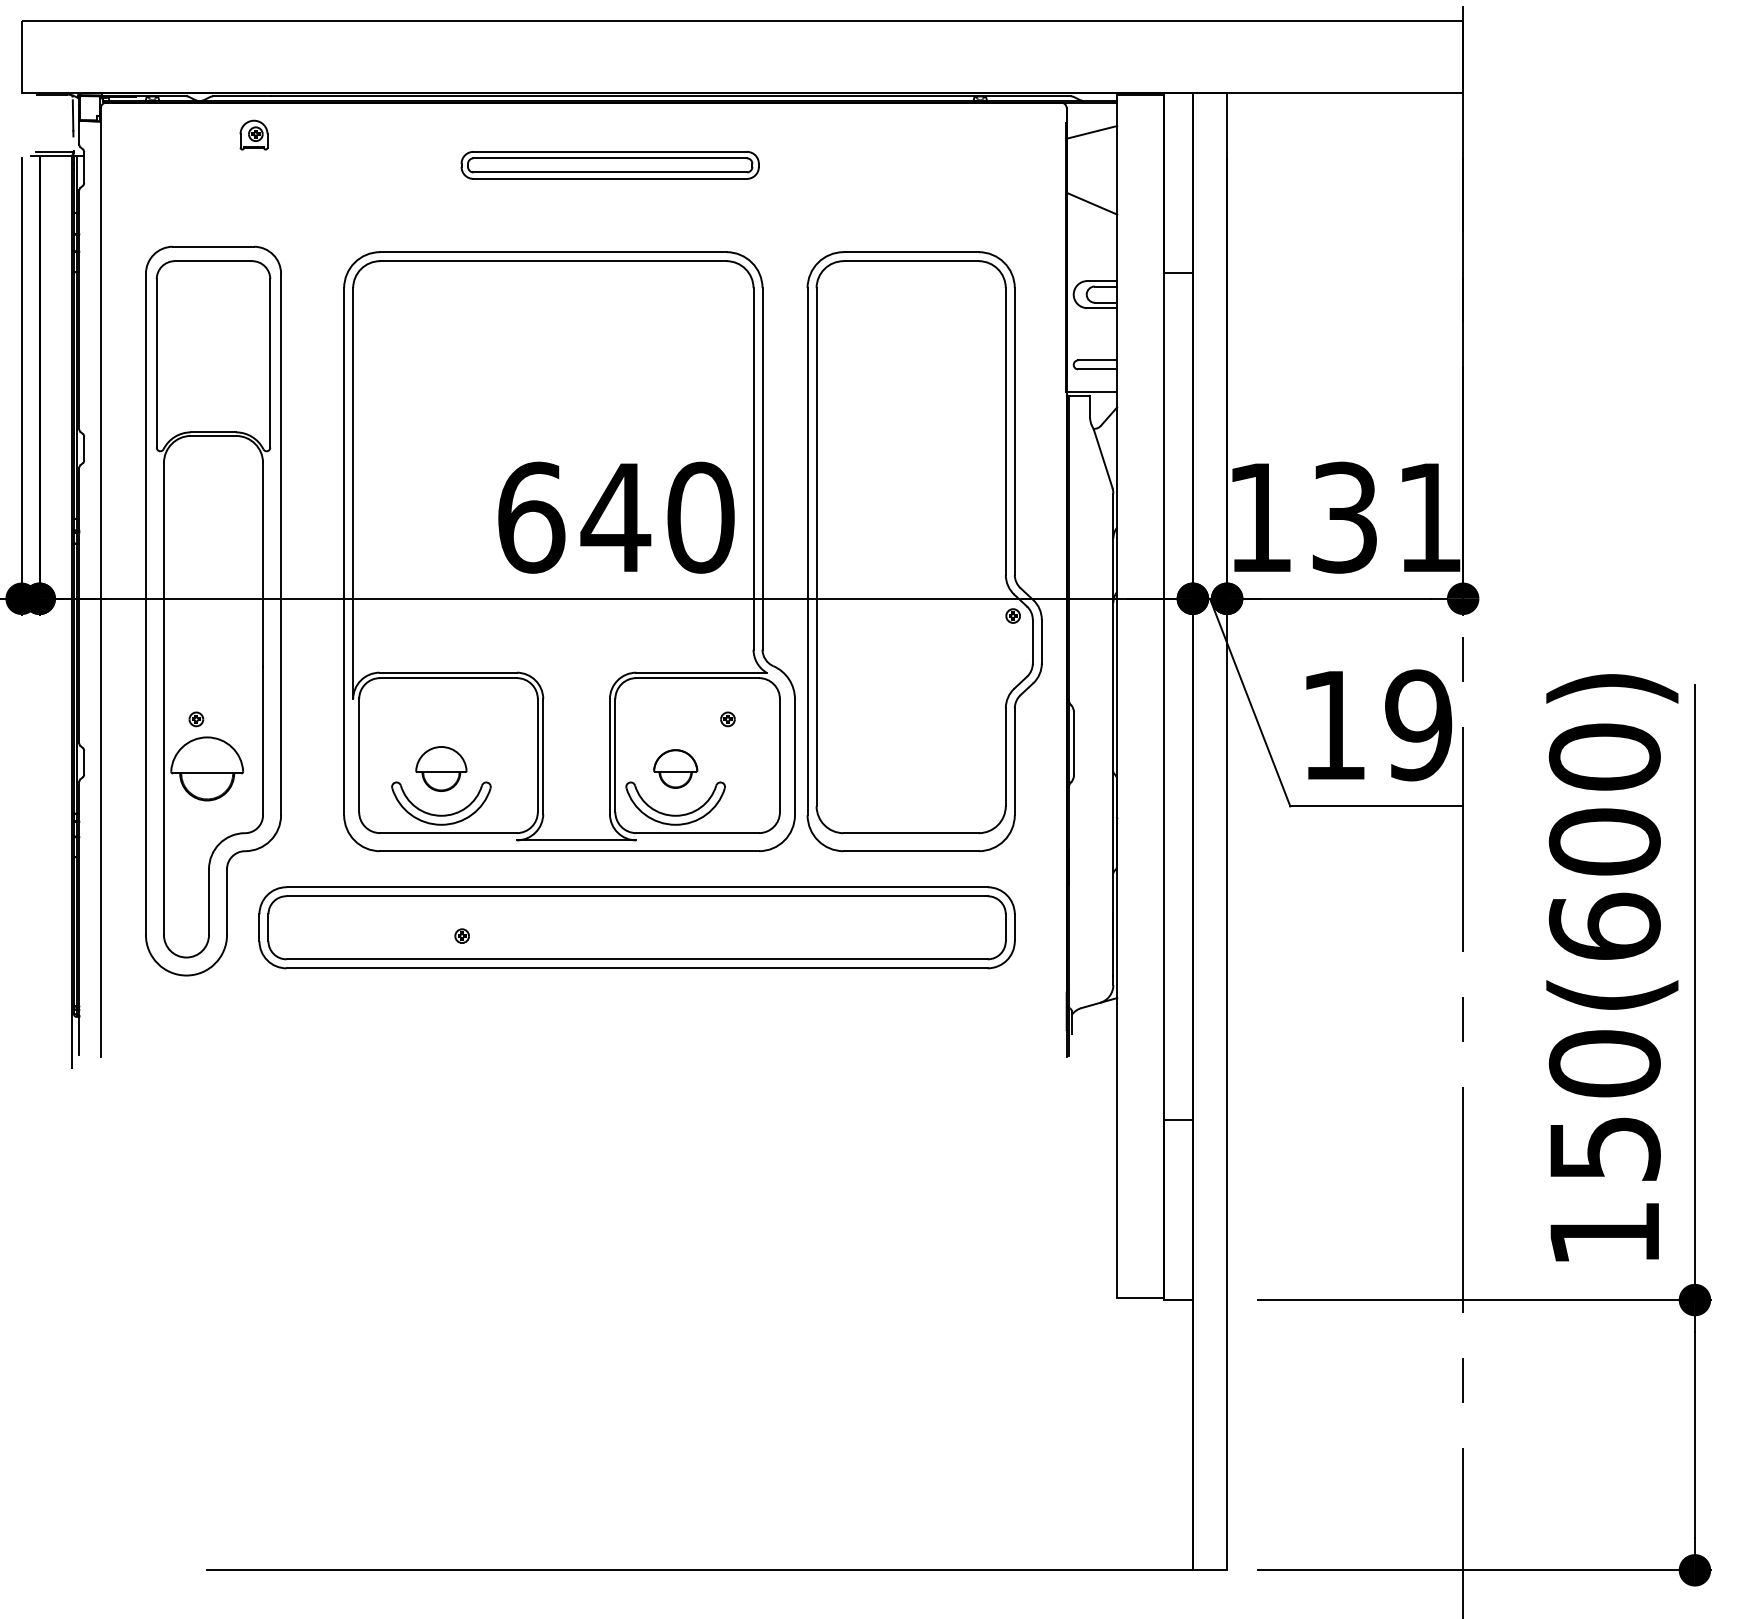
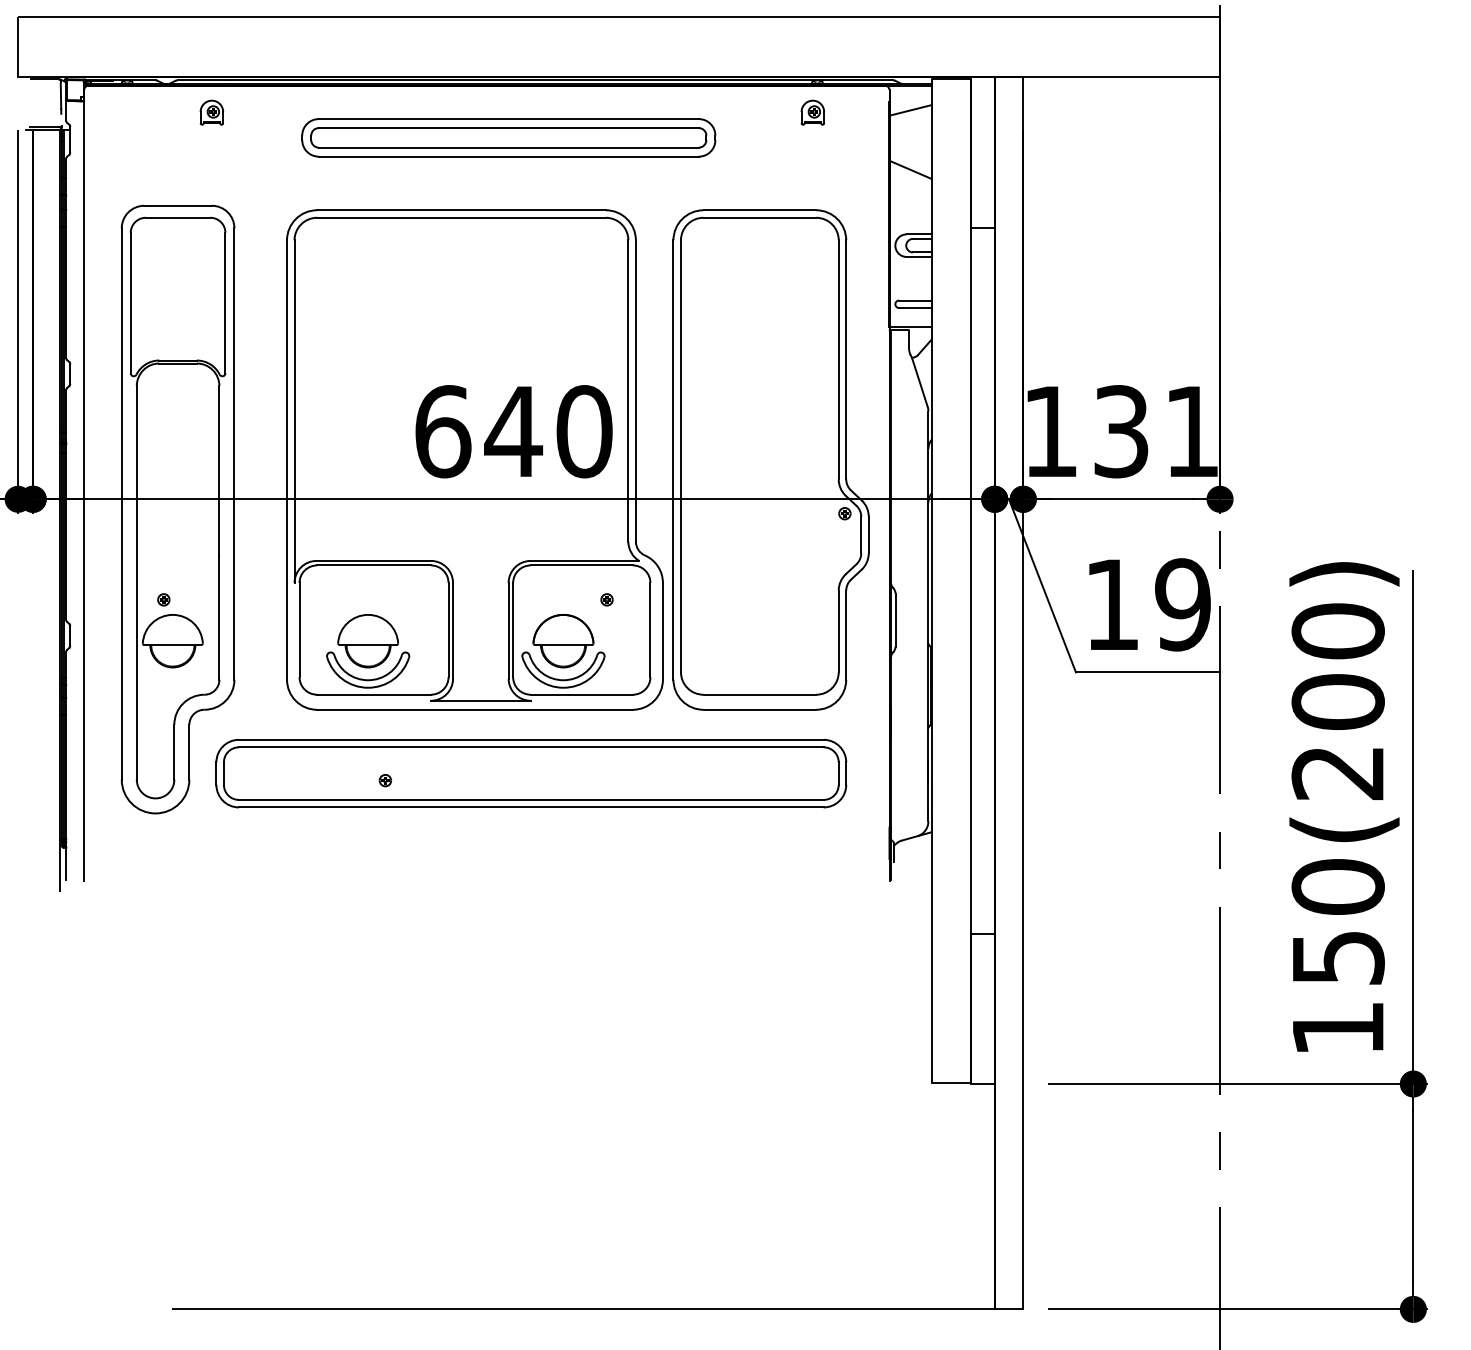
part: (974, 134) -> (812, 112), added
part: (609, 164) -> (508, 137), size x1.67
part: (440, 769) -> (367, 641), size x1.43
part: (675, 769) -> (563, 641), size x1.67
text: (1603, 926) -> (1337, 772), 150(600) -> 150(200)

